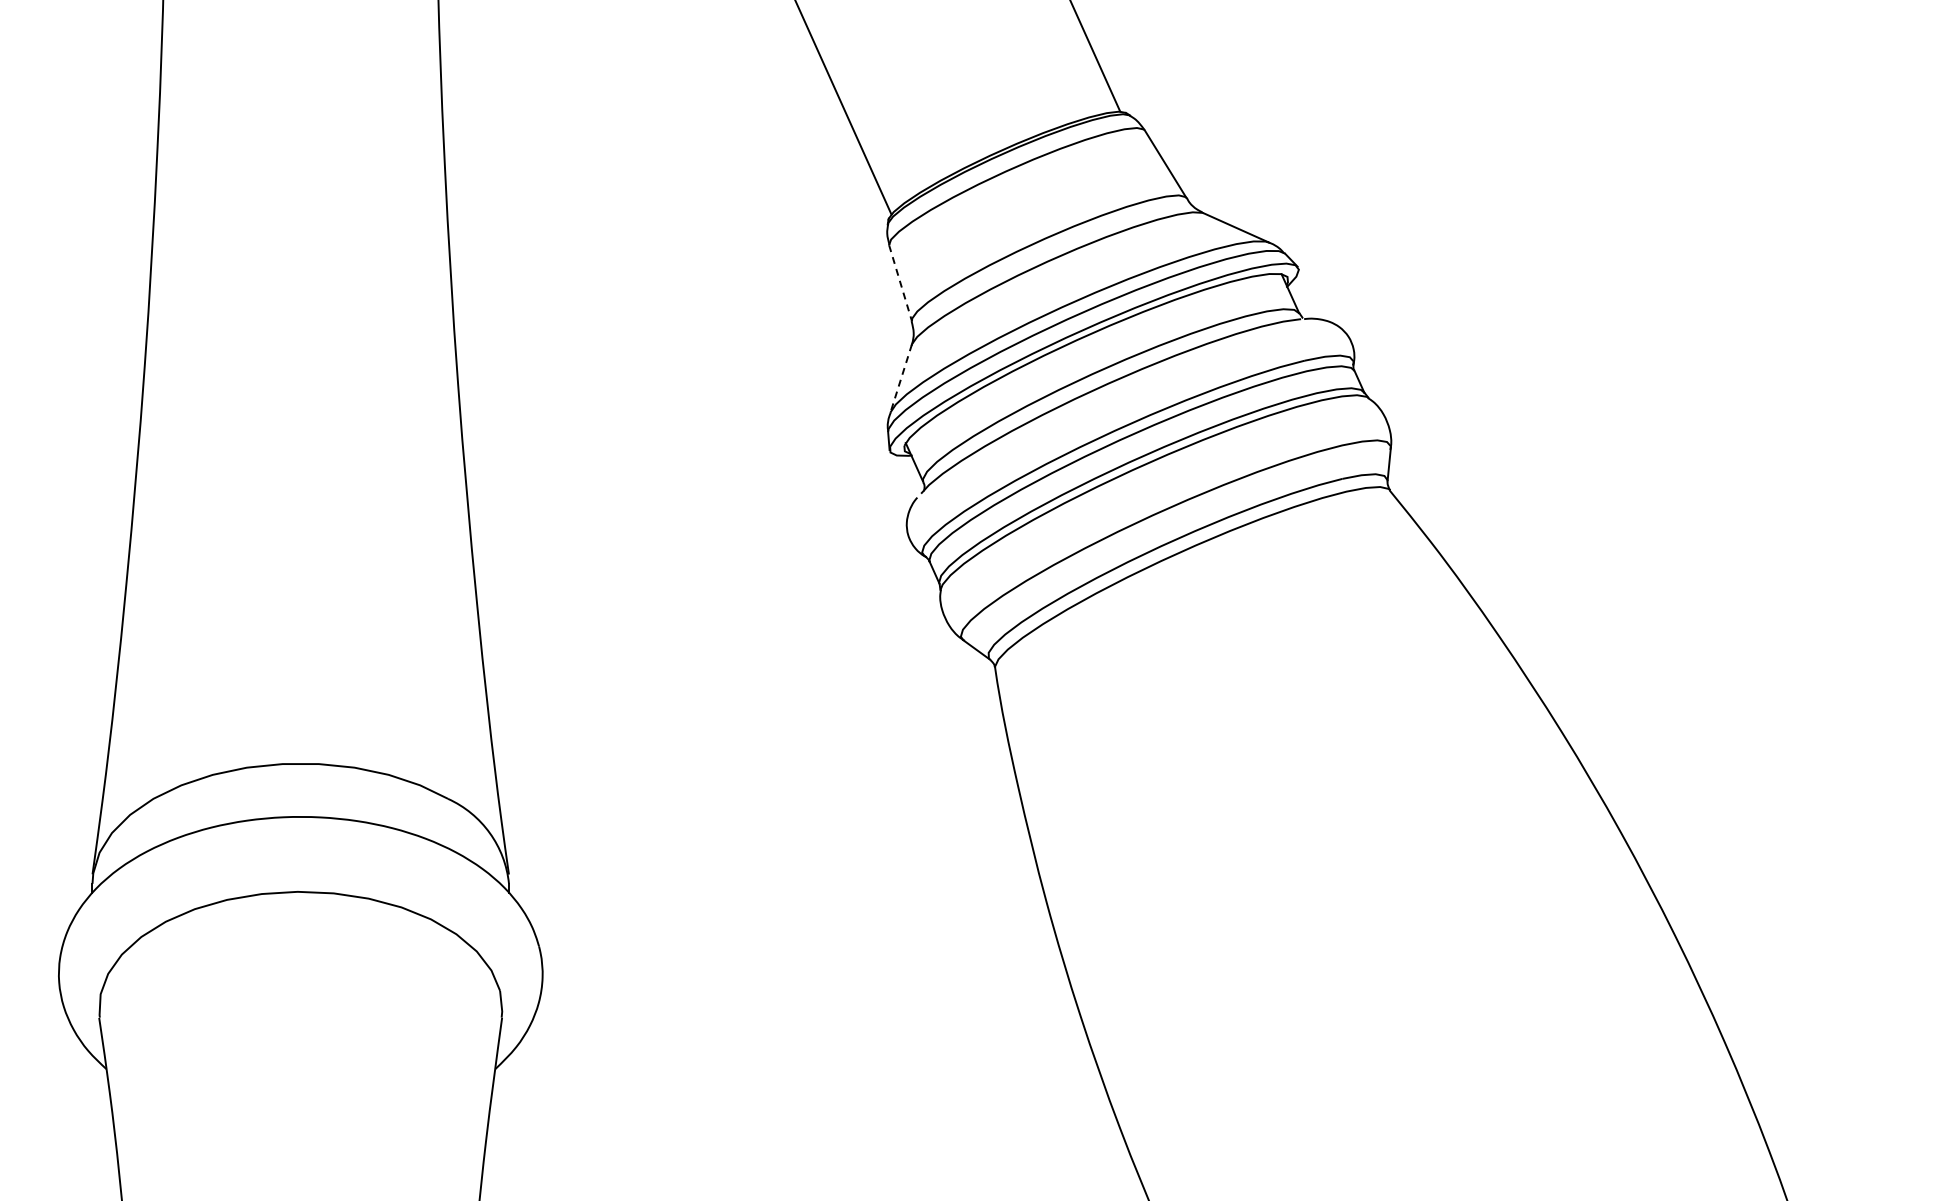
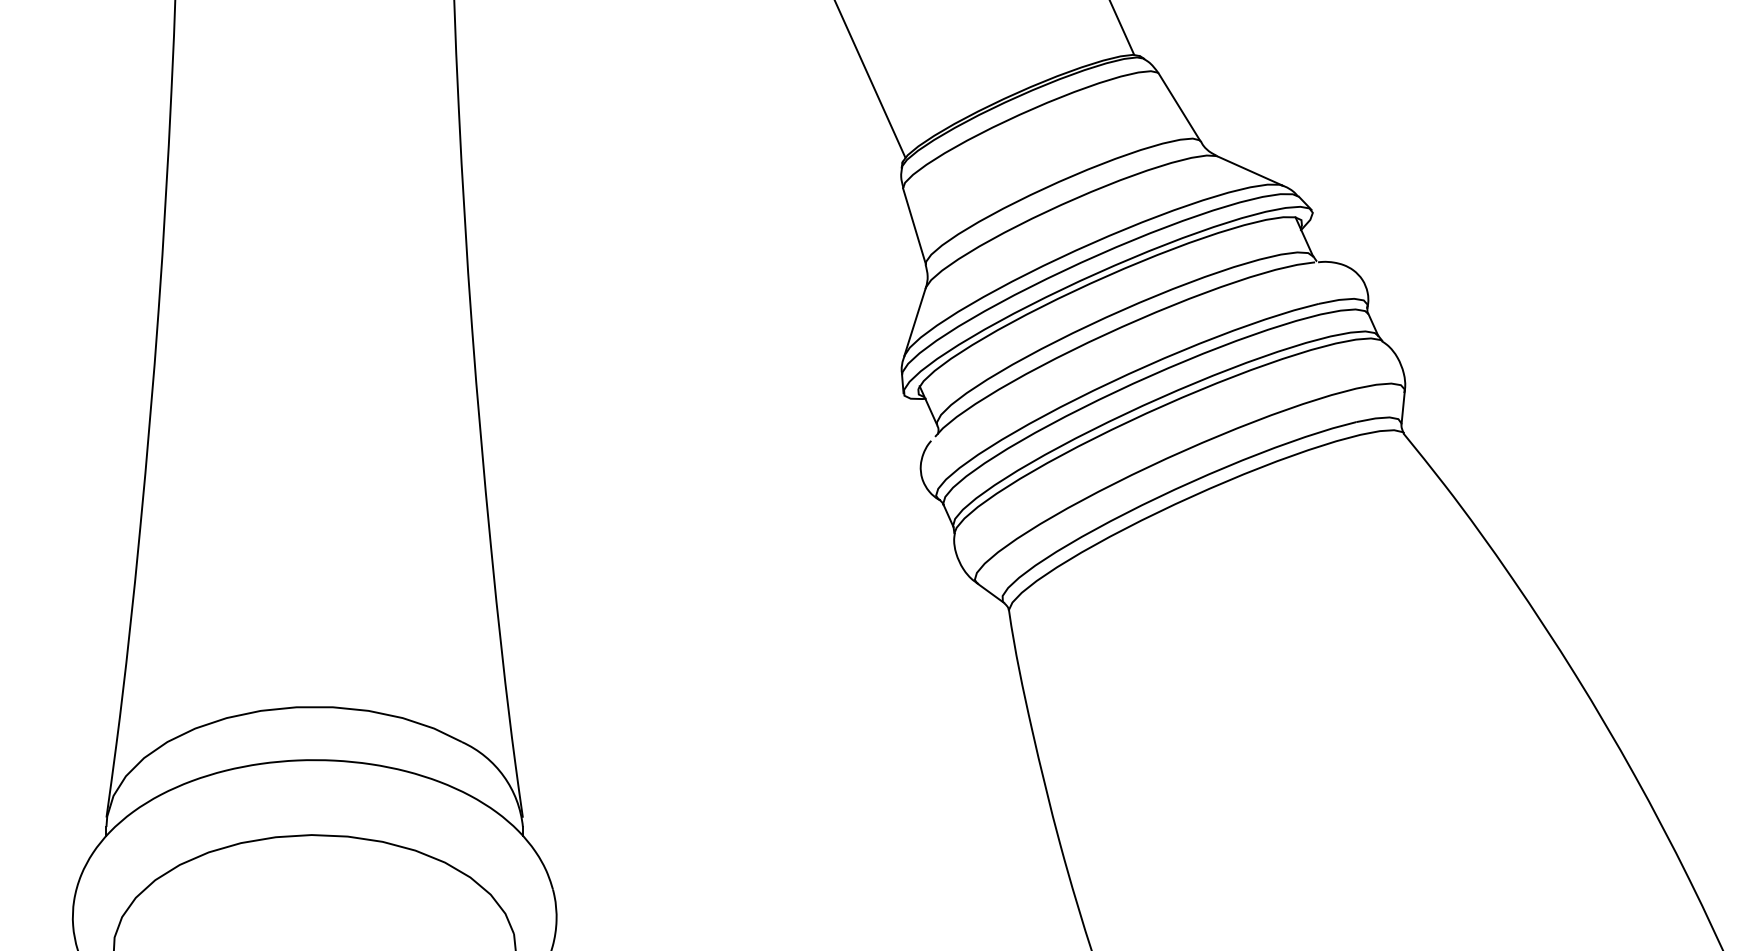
line: (900, 283) -> (914, 226), dashed -> solid
line: (901, 378) -> (915, 321), dashed -> solid

